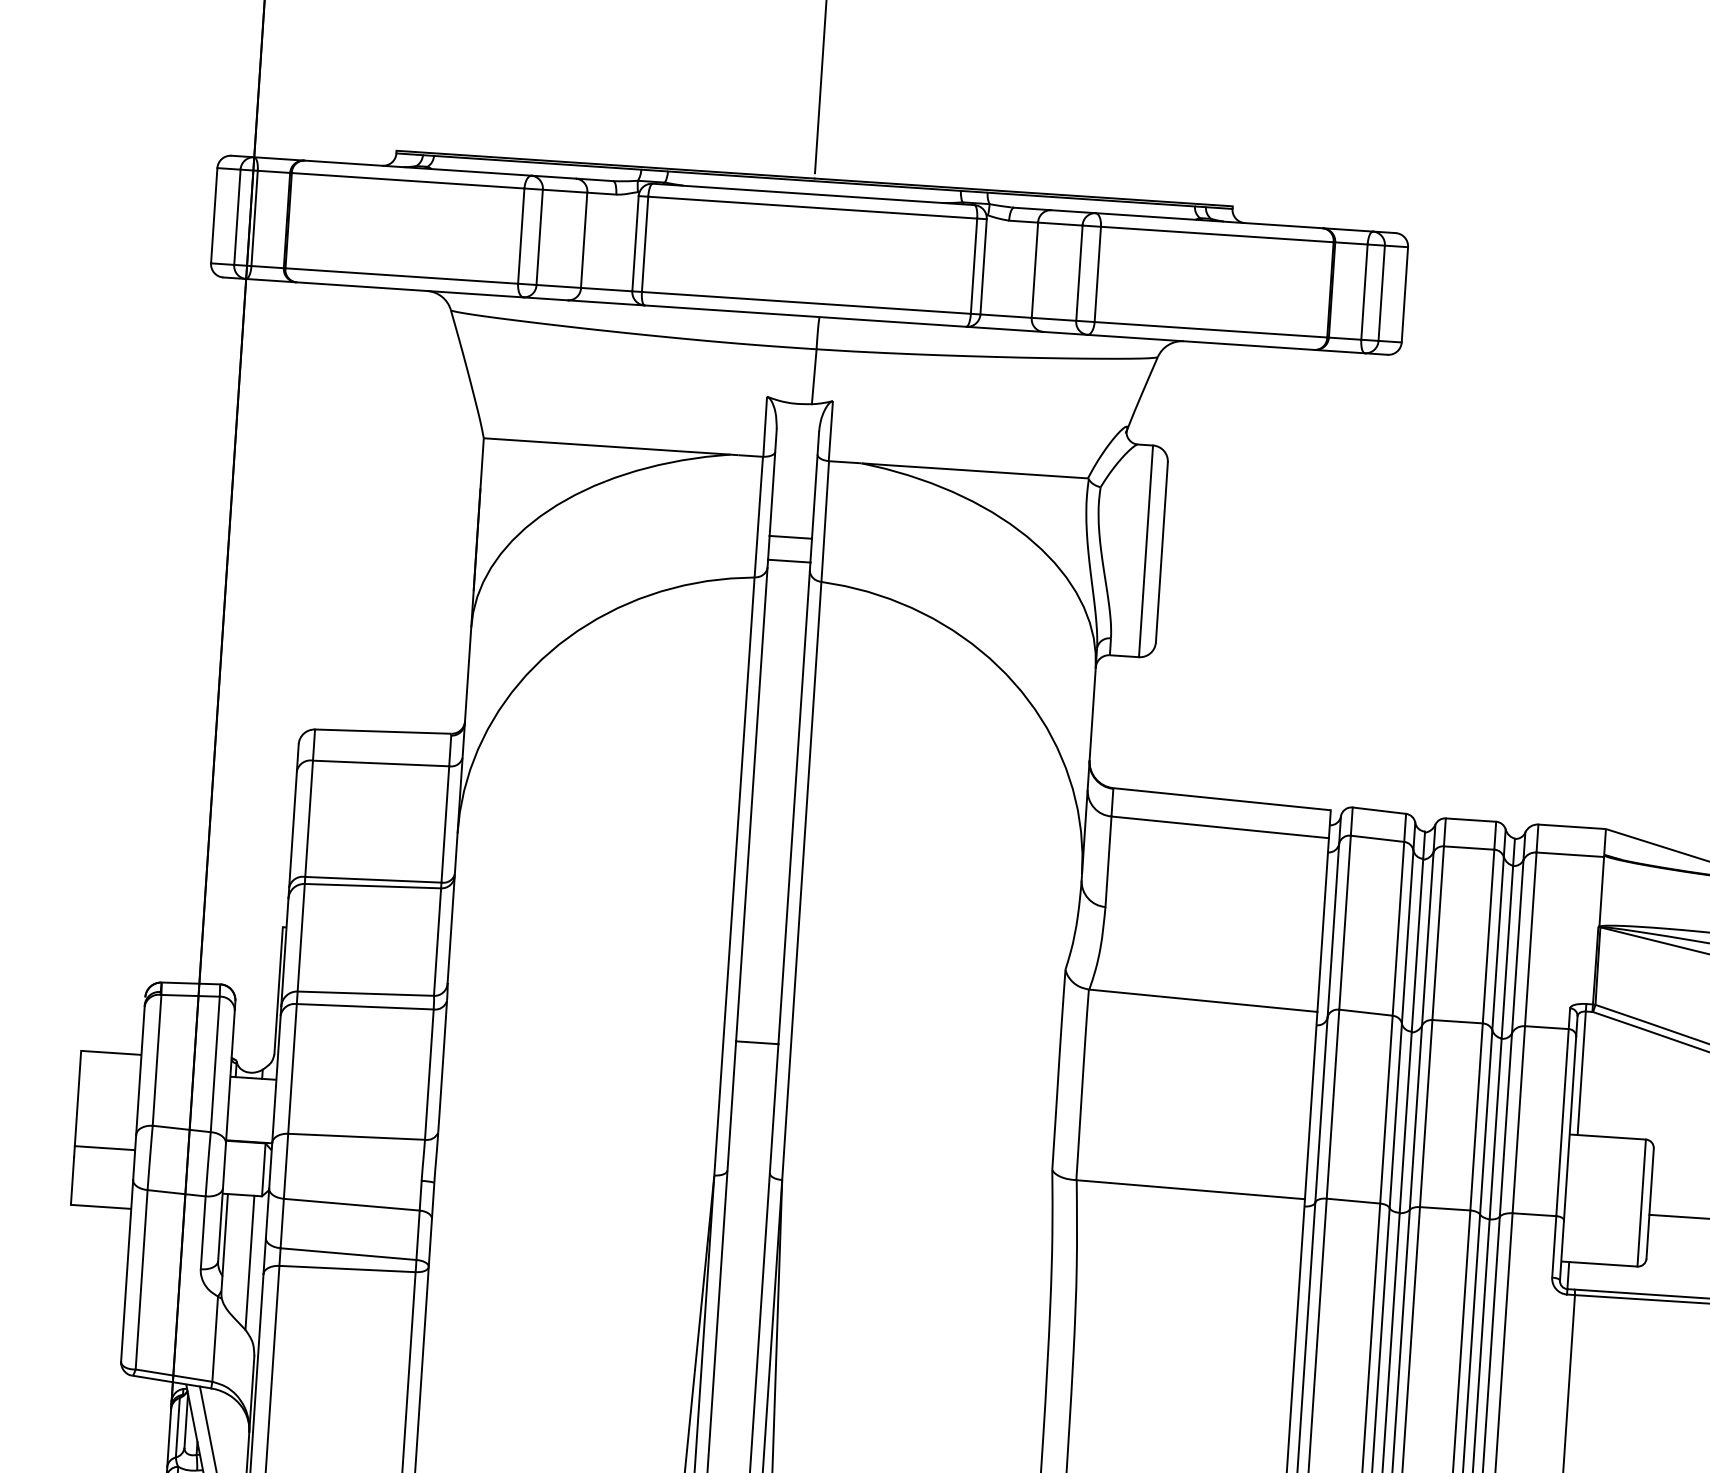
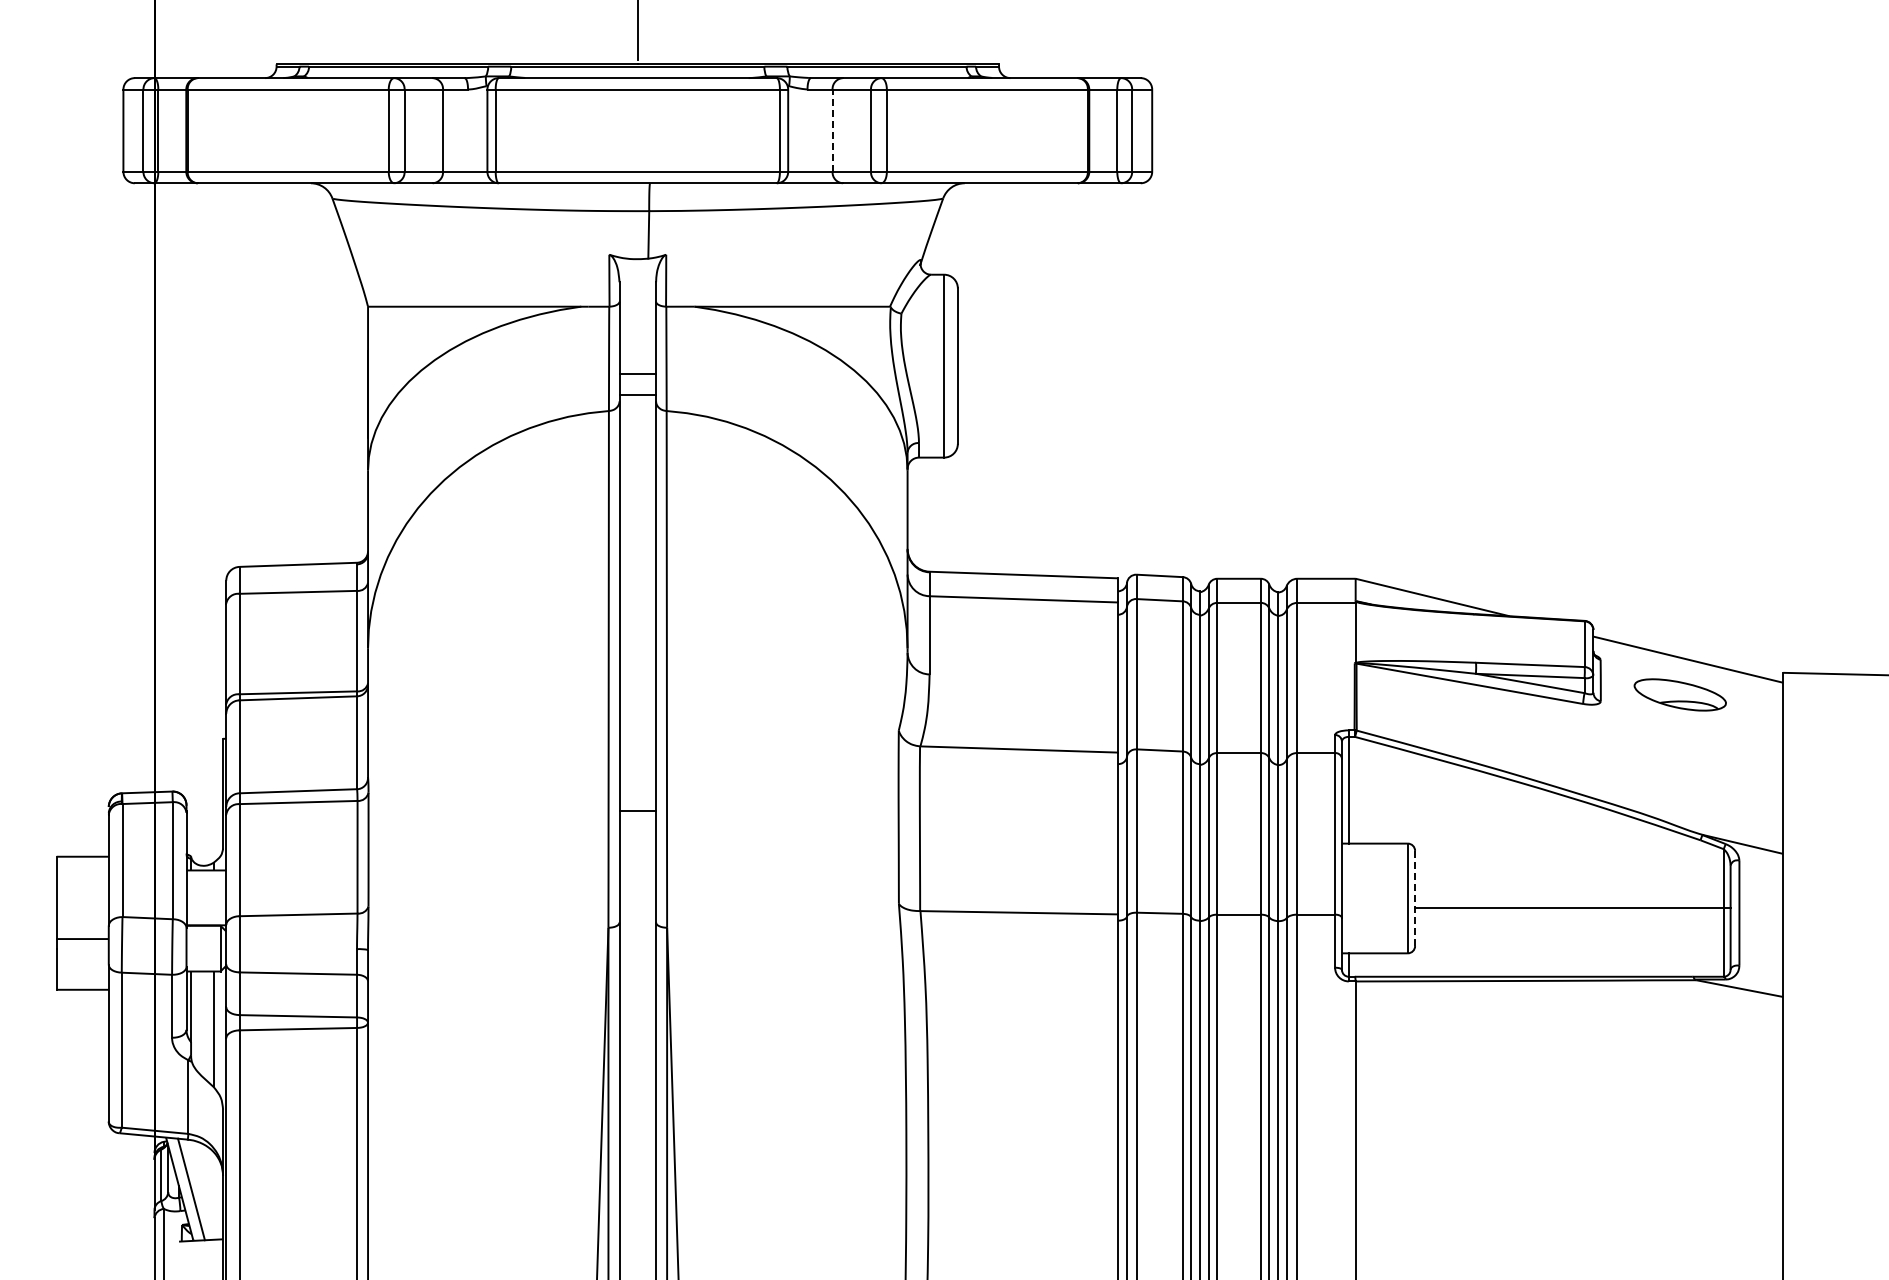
line: (1034, 270) -> (832, 130), solid -> dashed
line: (1650, 1203) -> (1415, 898), solid -> dashed

